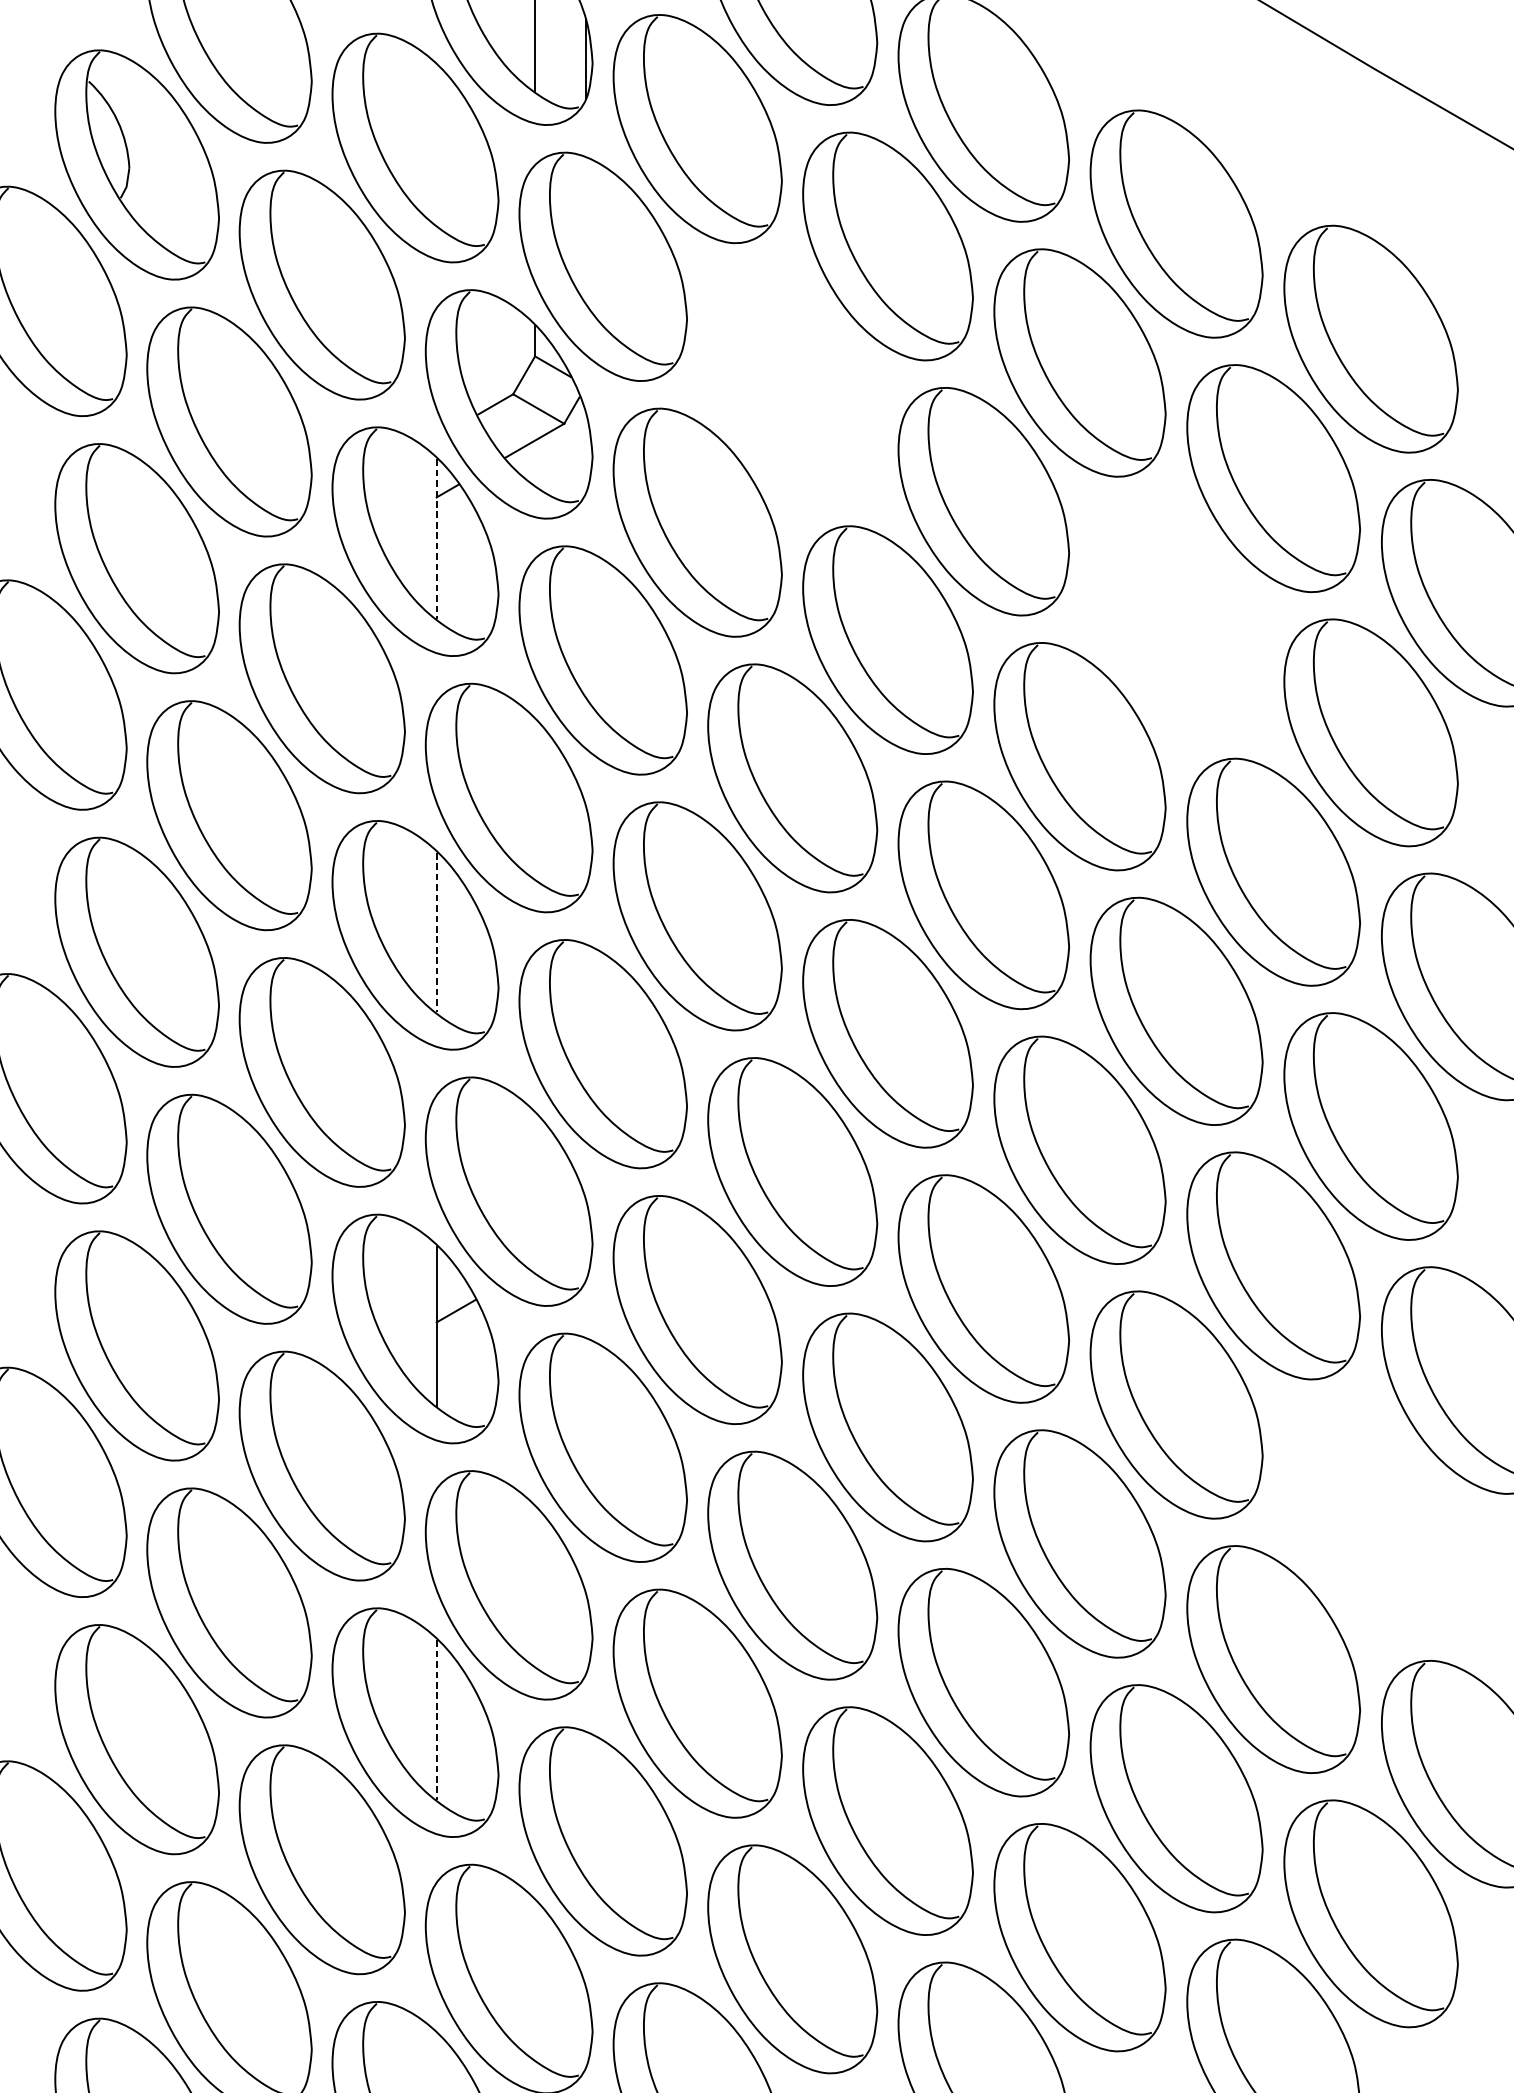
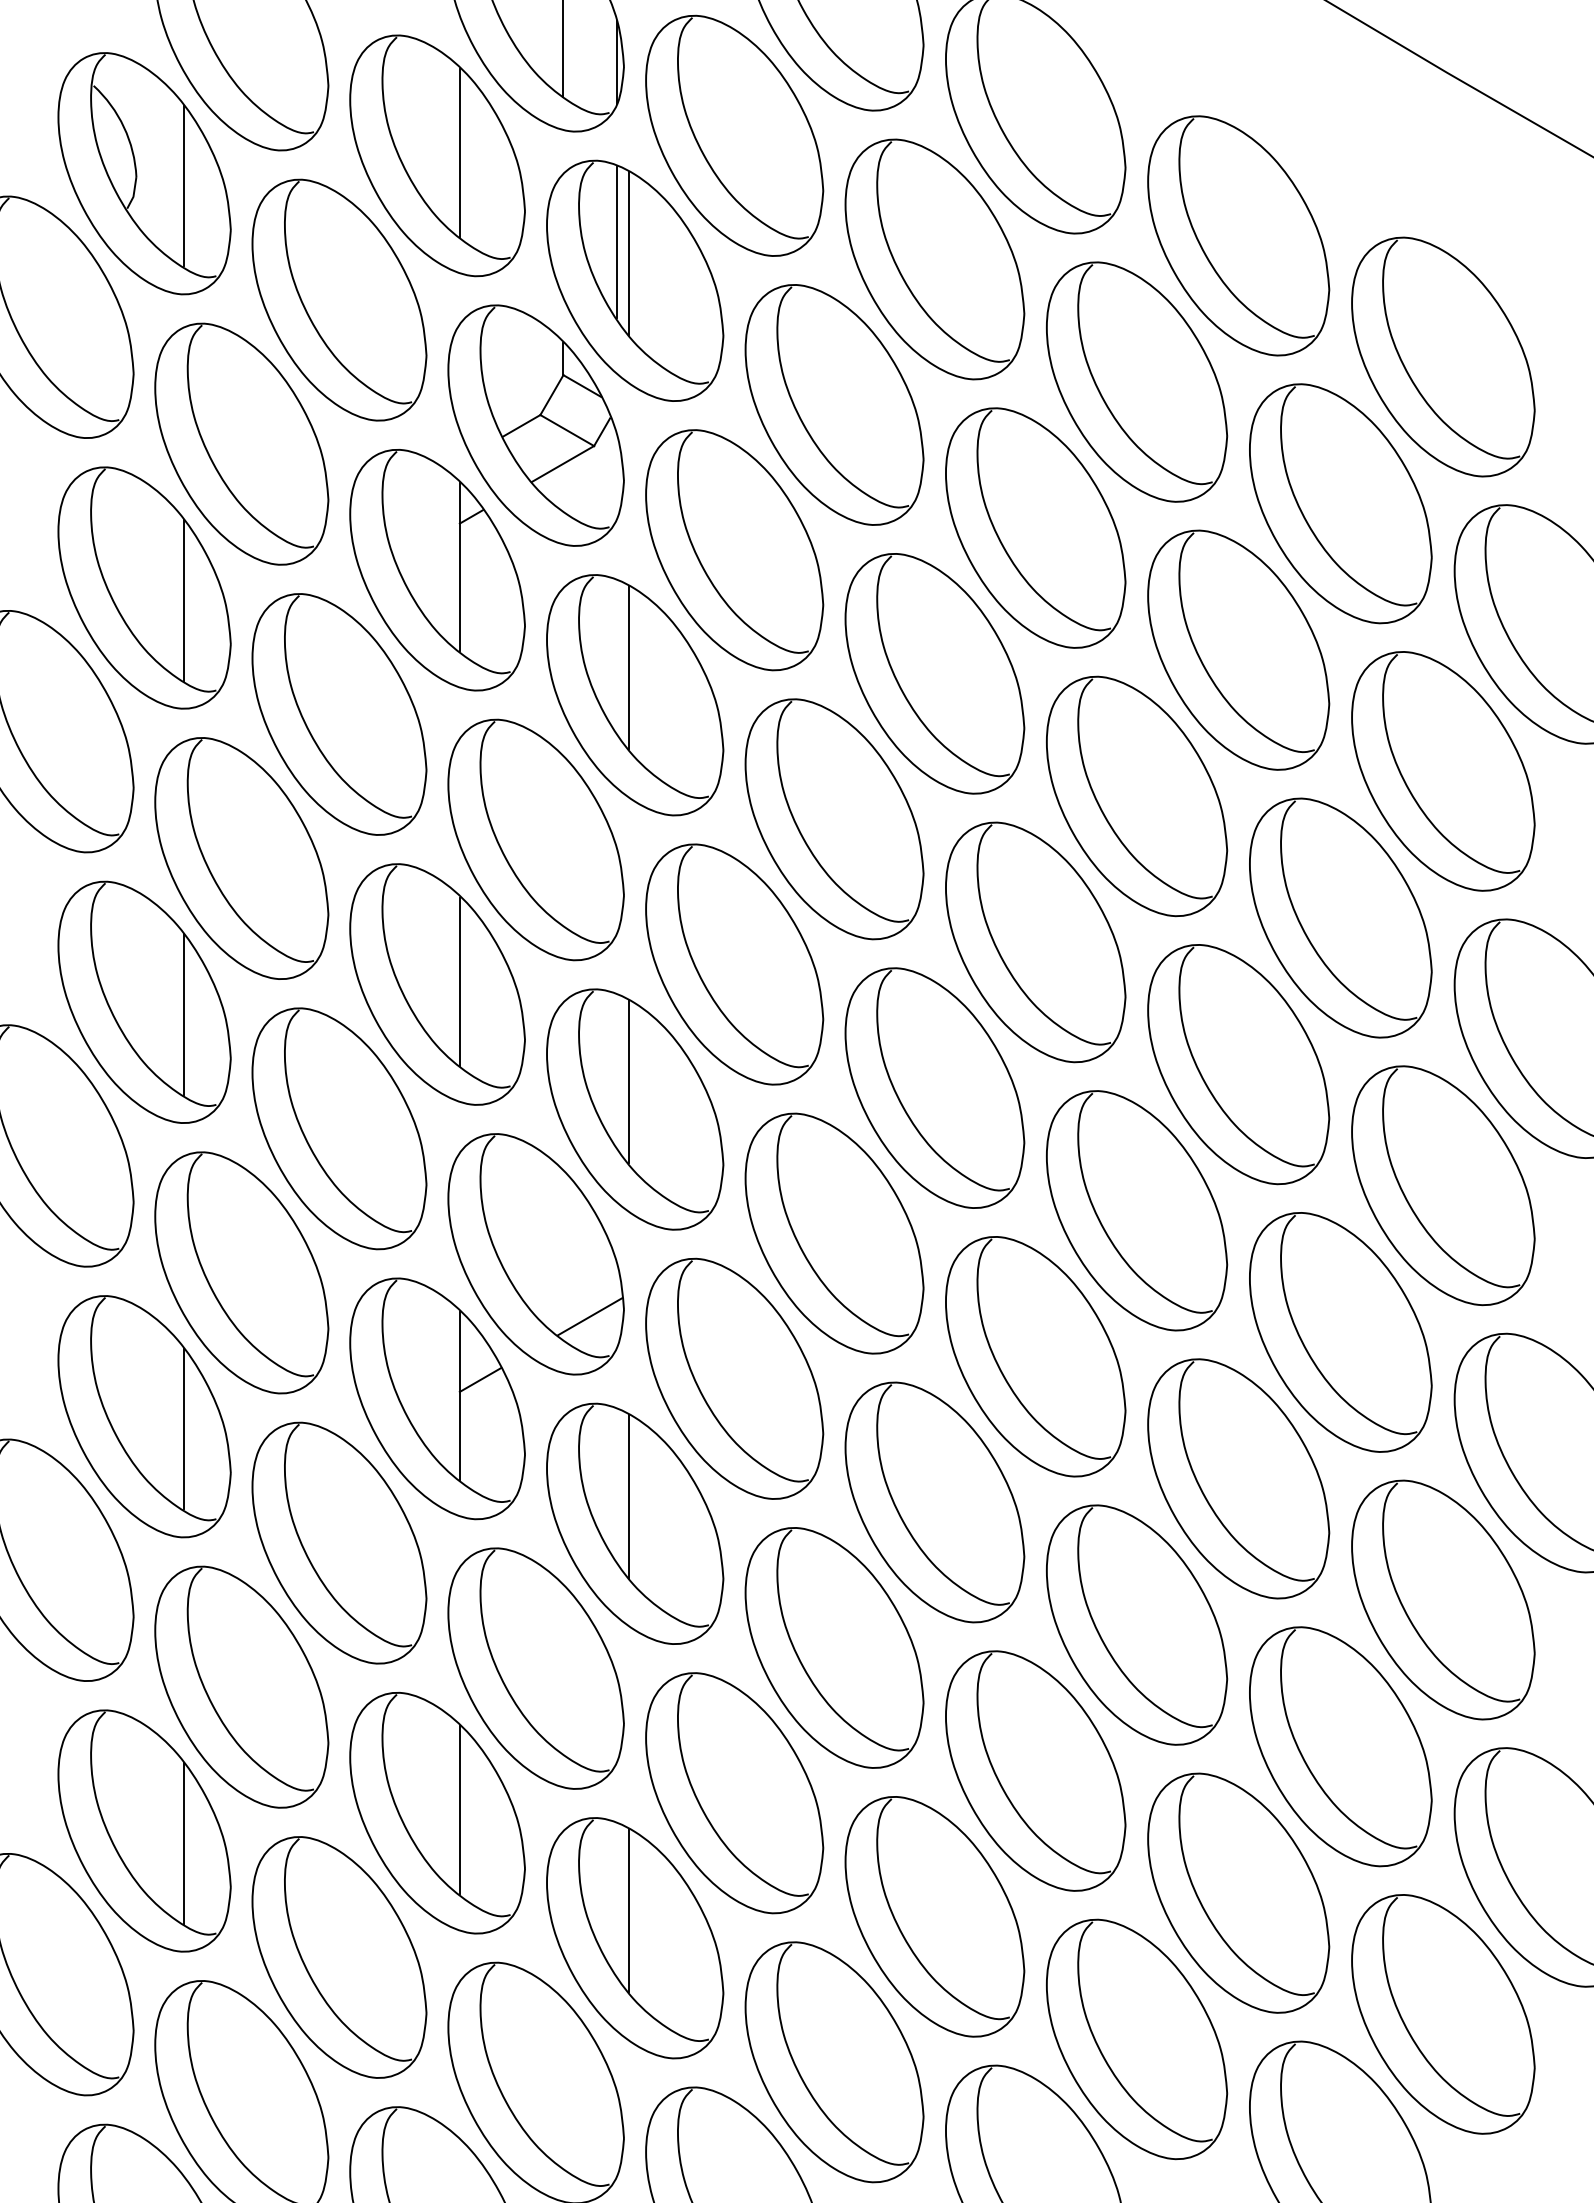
line: (436, 144) -> (459, 152), added
line: (174, 176) -> (183, 185), added
line: (586, 230) -> (617, 242), added
line: (596, 240) -> (628, 253), added
part: (792, 384) -> (834, 404), added
line: (436, 539) -> (459, 567), dashed -> solid
line: (174, 570) -> (183, 600), added
part: (1176, 617) -> (1238, 649), added
line: (596, 634) -> (628, 667), added
line: (436, 932) -> (459, 981), dashed -> solid
line: (174, 963) -> (183, 1014), added
line: (596, 1027) -> (628, 1081), added
line: (560, 1250) -> (590, 1316), added
line: (174, 1357) -> (183, 1428), added
line: (596, 1421) -> (628, 1496), added
part: (1371, 1519) -> (1443, 1599), added
line: (436, 1720) -> (459, 1810), dashed -> solid
line: (174, 1751) -> (183, 1843), added
line: (596, 1815) -> (628, 1910), added

